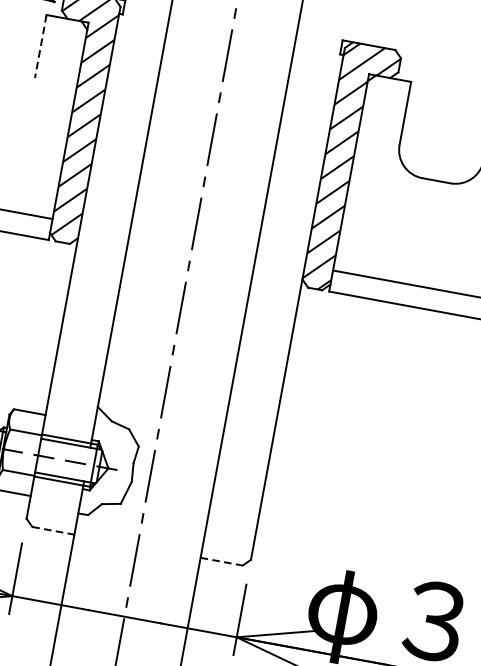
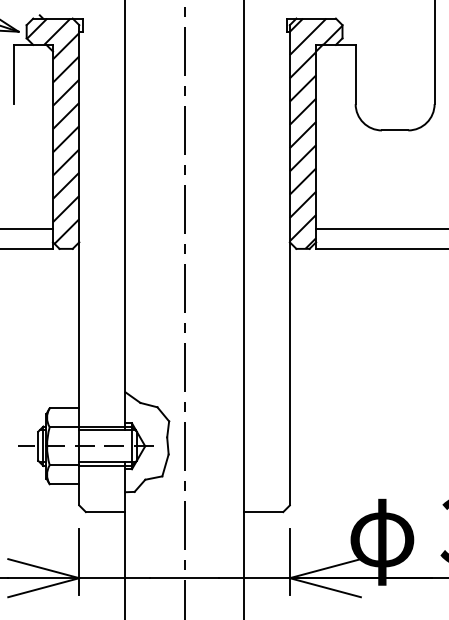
line: (40, 46) -> (13, 74), dashed -> solid
line: (53, 531) -> (105, 512), dashed -> solid
line: (221, 562) -> (263, 512), dashed -> solid

